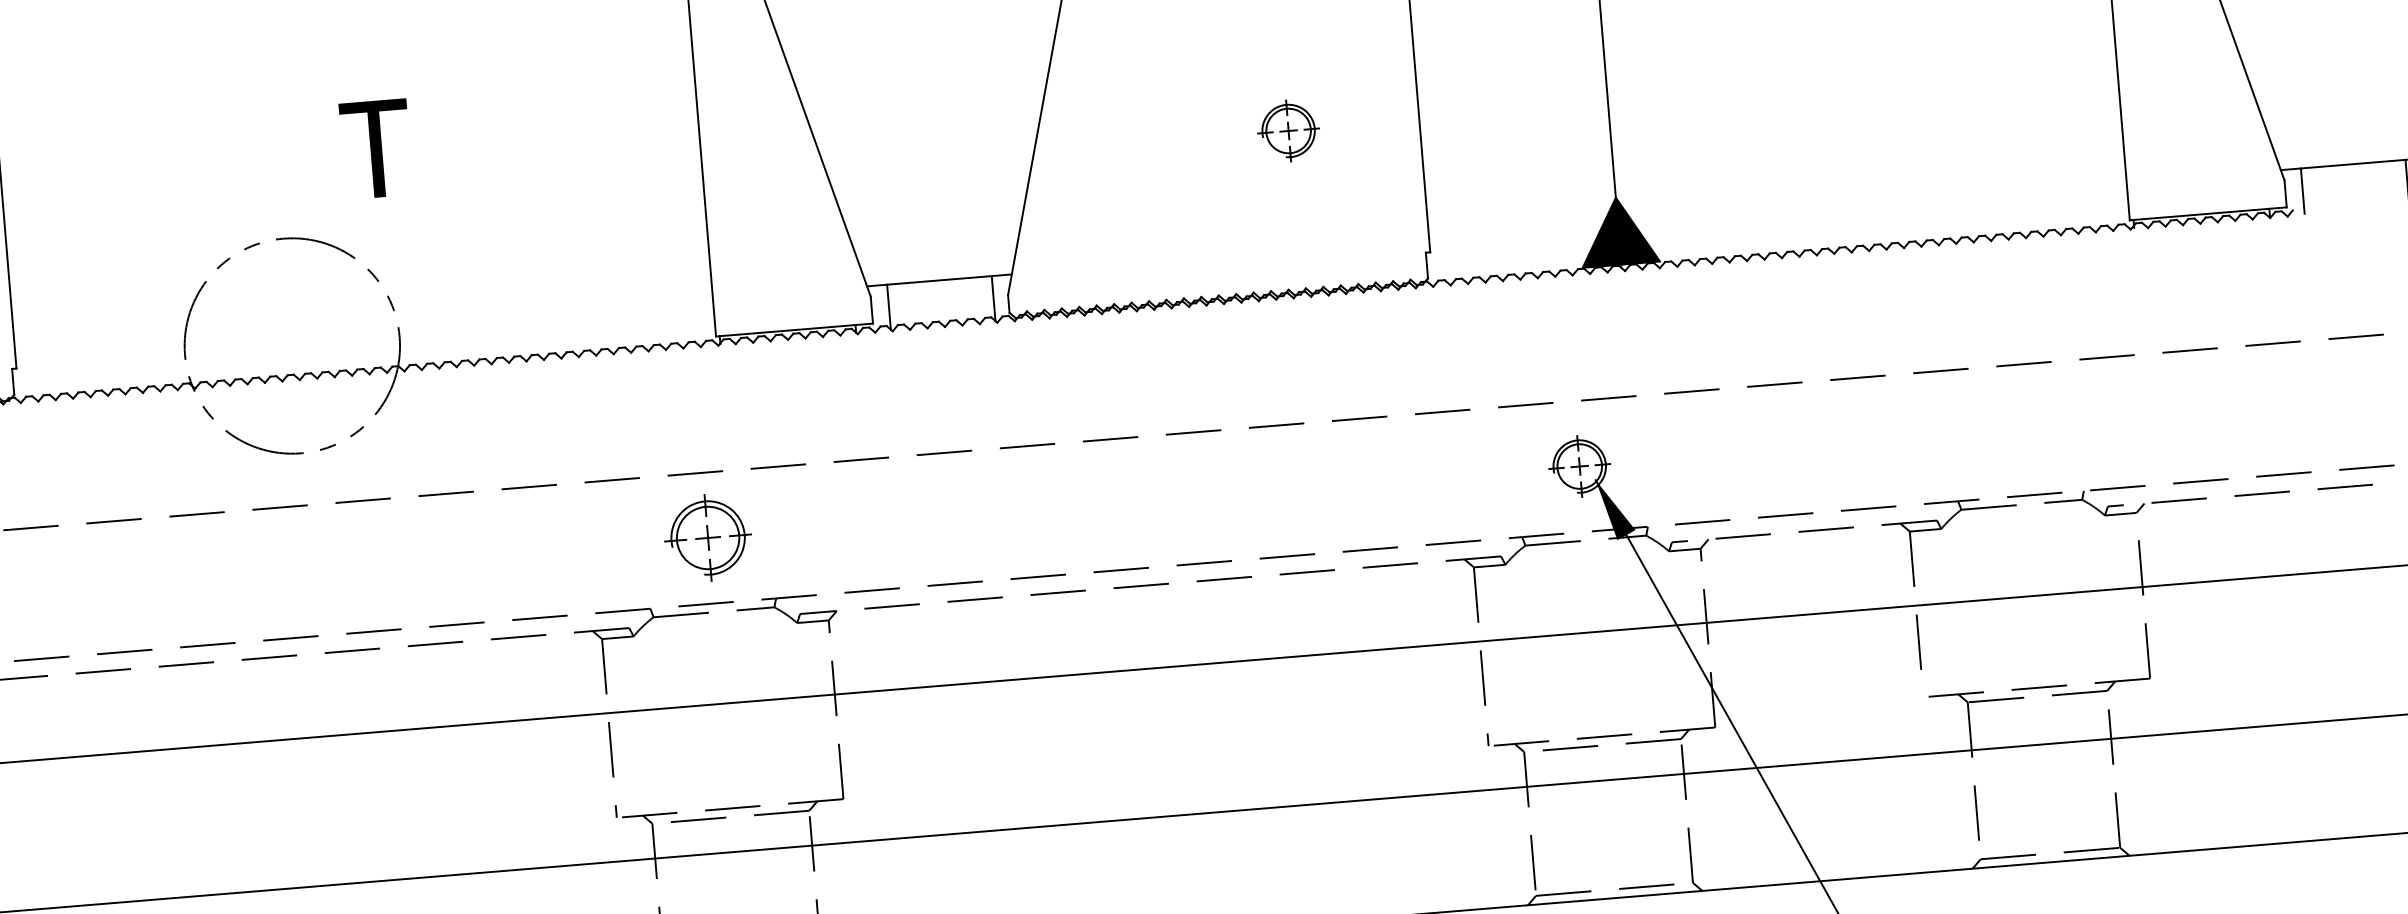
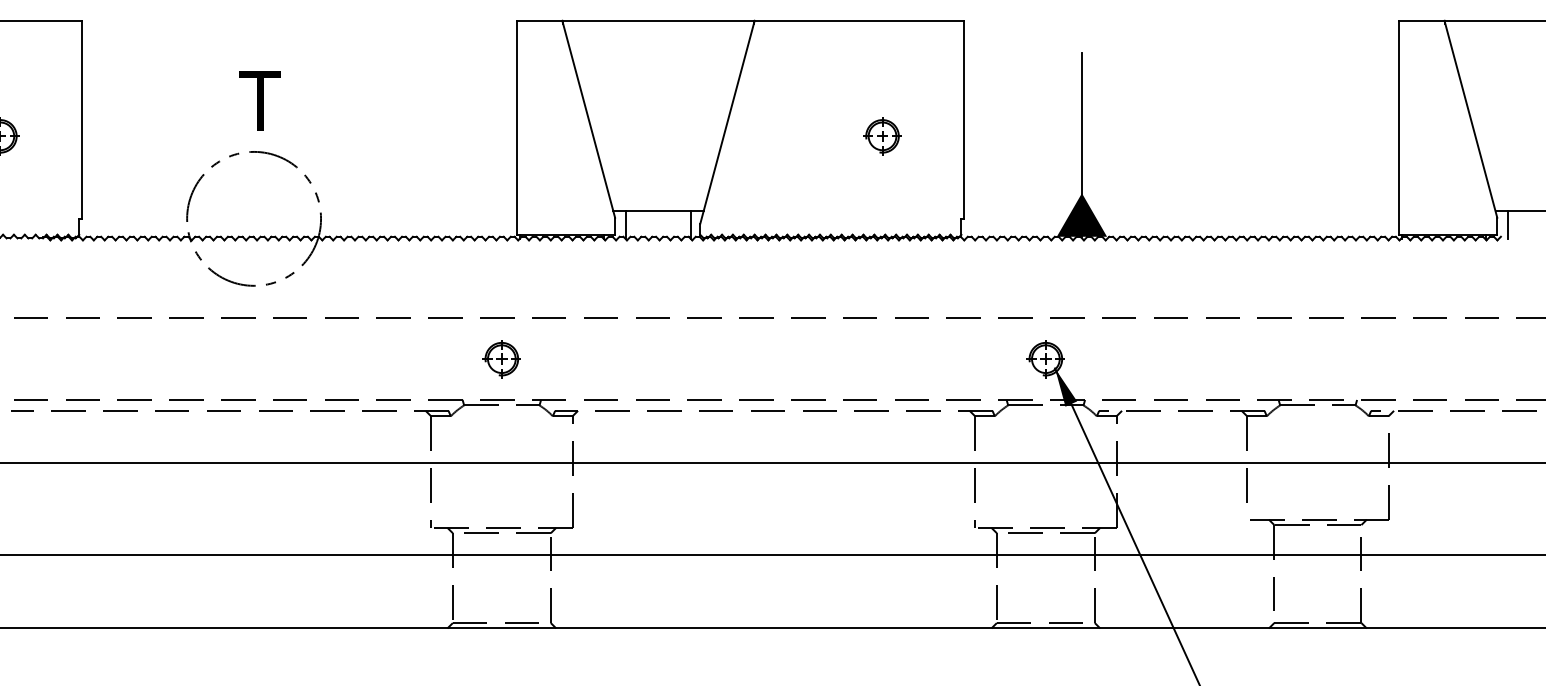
text: (375, 148) -> (259, 100), moved
part: (707, 538) -> (501, 359), size x0.71

